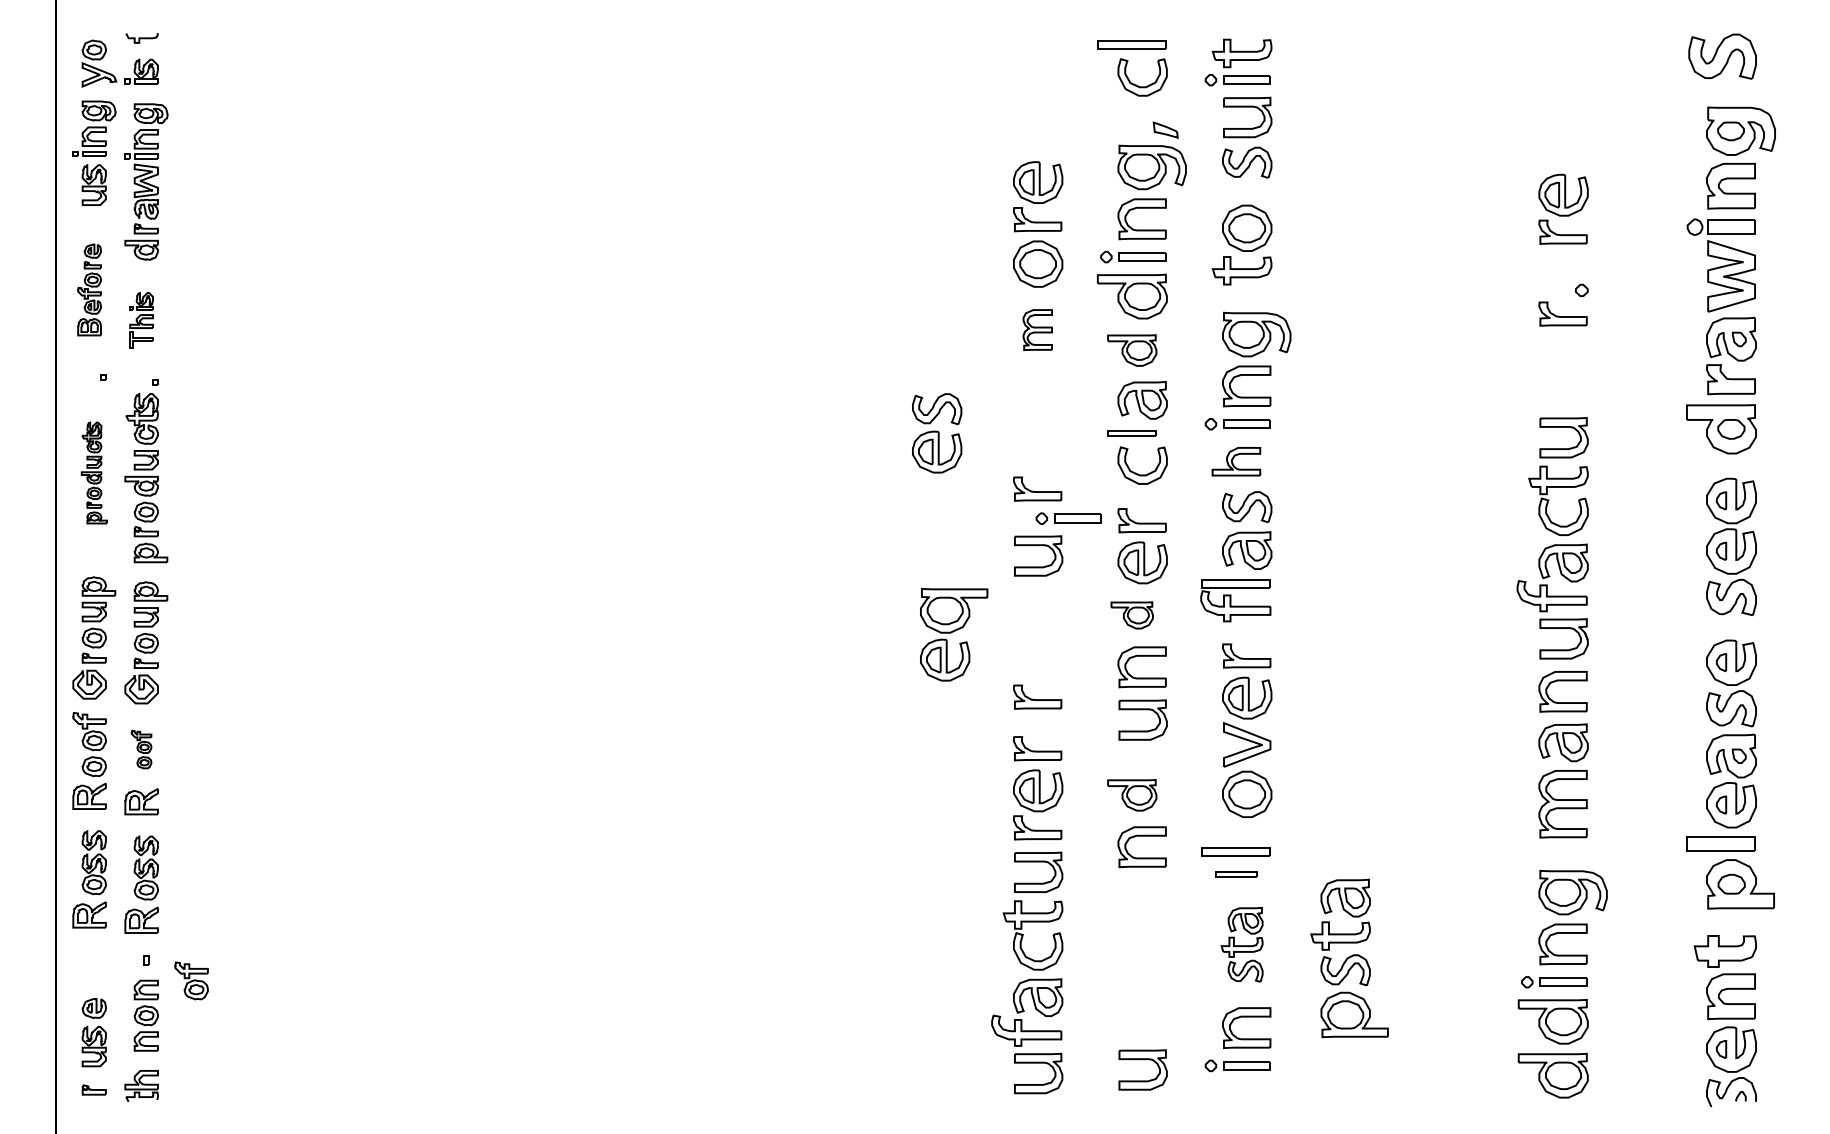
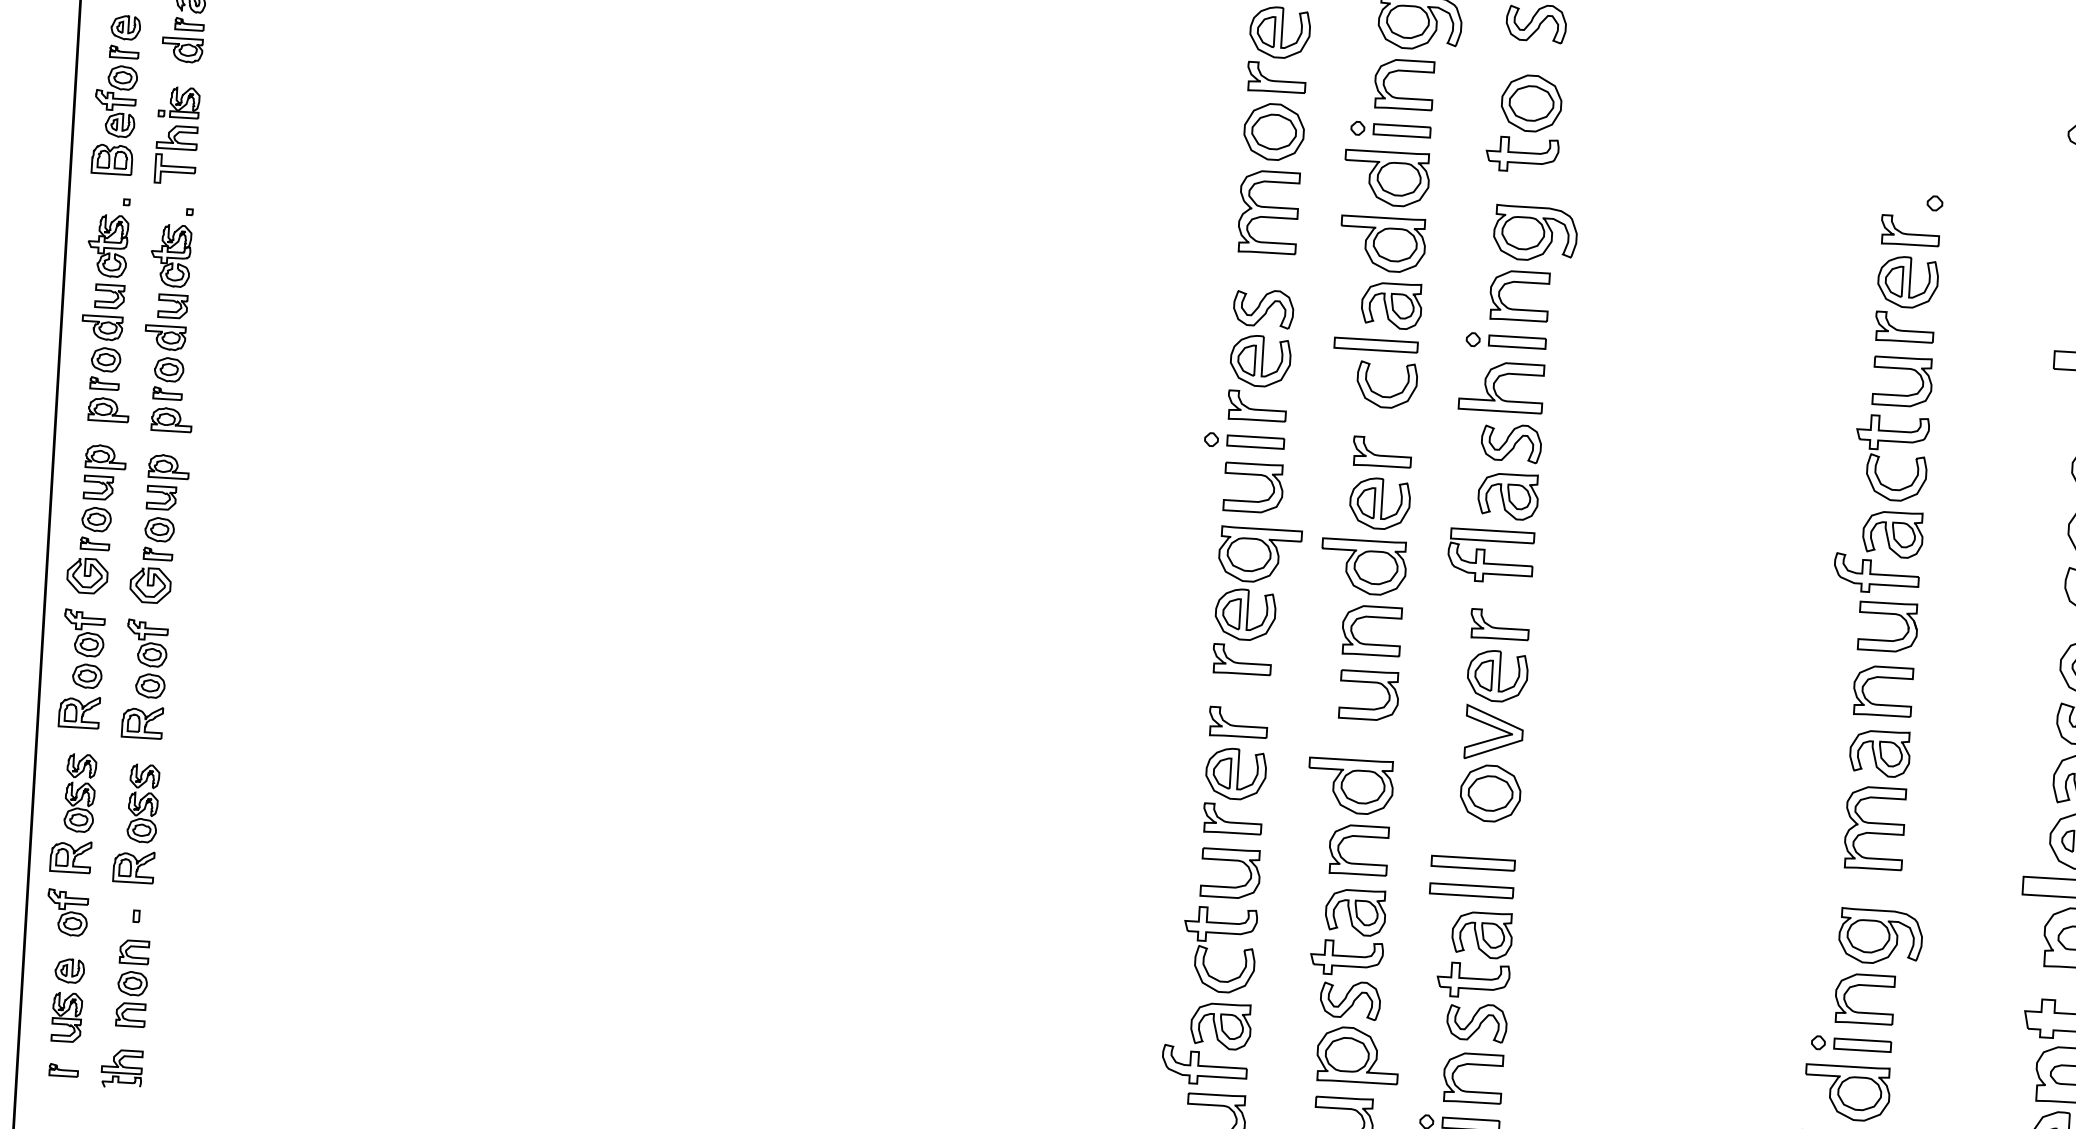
part: (1563, 208) -> (1906, 298), moved
part: (89, 289) -> (115, 94), size x1.43
part: (141, 320) -> (177, 135), size x1.43
part: (1037, 329) -> (1268, 211), size x1.67
part: (1131, 350) -> (1381, 244), size x1.43
part: (937, 433) -> (1262, 338), moved
part: (1131, 433) -> (1375, 345), size x1.43
part: (1236, 461) -> (1501, 386), size x1.43
part: (94, 472) -> (108, 317), size x1.67
part: (1068, 518) -> (1243, 441), moved
part: (1131, 615) -> (1362, 567), size x1.67
part: (954, 634) -> (1258, 584), moved
part: (141, 749) -> (146, 658), size x1.67
part: (1131, 795) -> (1349, 786), size x1.43
part: (1235, 874) -> (1470, 890), size x1.67
part: (1241, 944) -> (1472, 976), size x1.43
part: (1349, 958) -> (1355, 986), moved
part: (191, 980) -> (67, 912), moved

